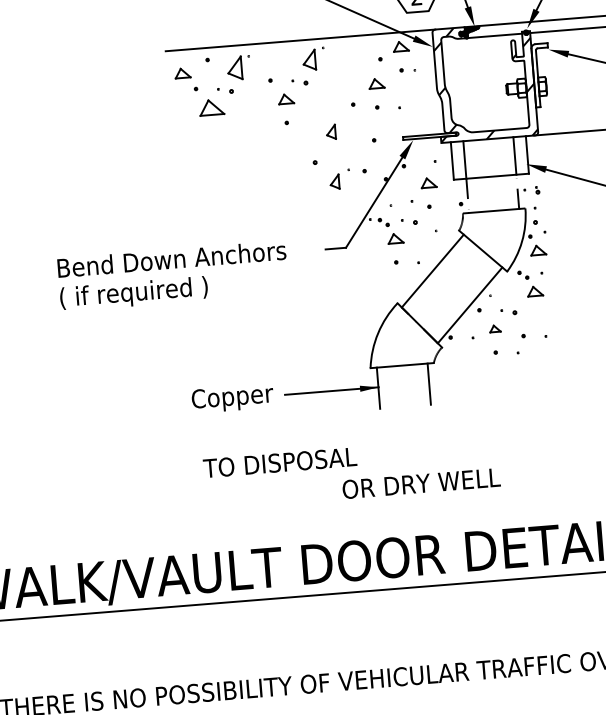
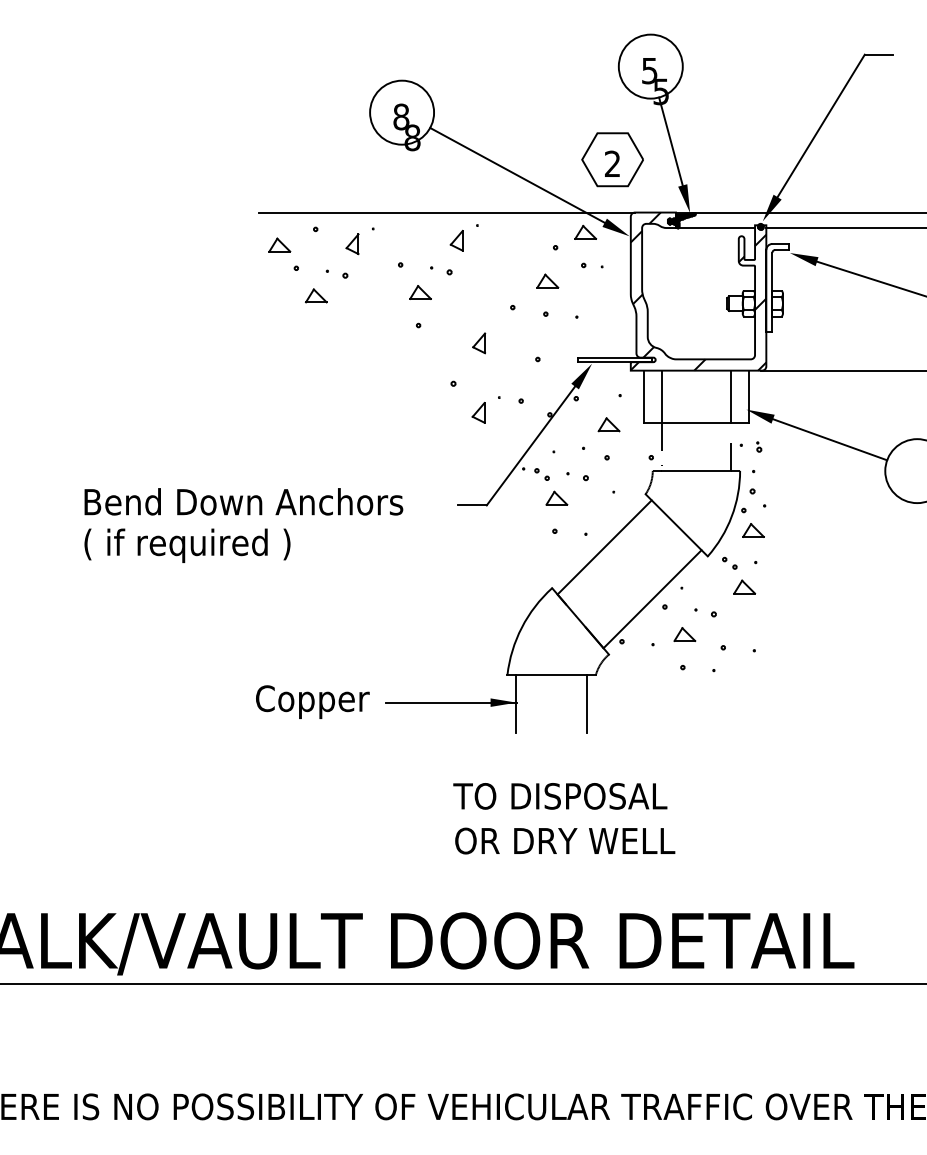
part: (309, 59) -> (456, 240), size x0.71
part: (234, 68) -> (352, 244), size x0.62
part: (212, 107) -> (316, 295), size x0.62
part: (495, 328) -> (684, 634), size x1.43
text: (280, 462) -> (560, 796), moved

